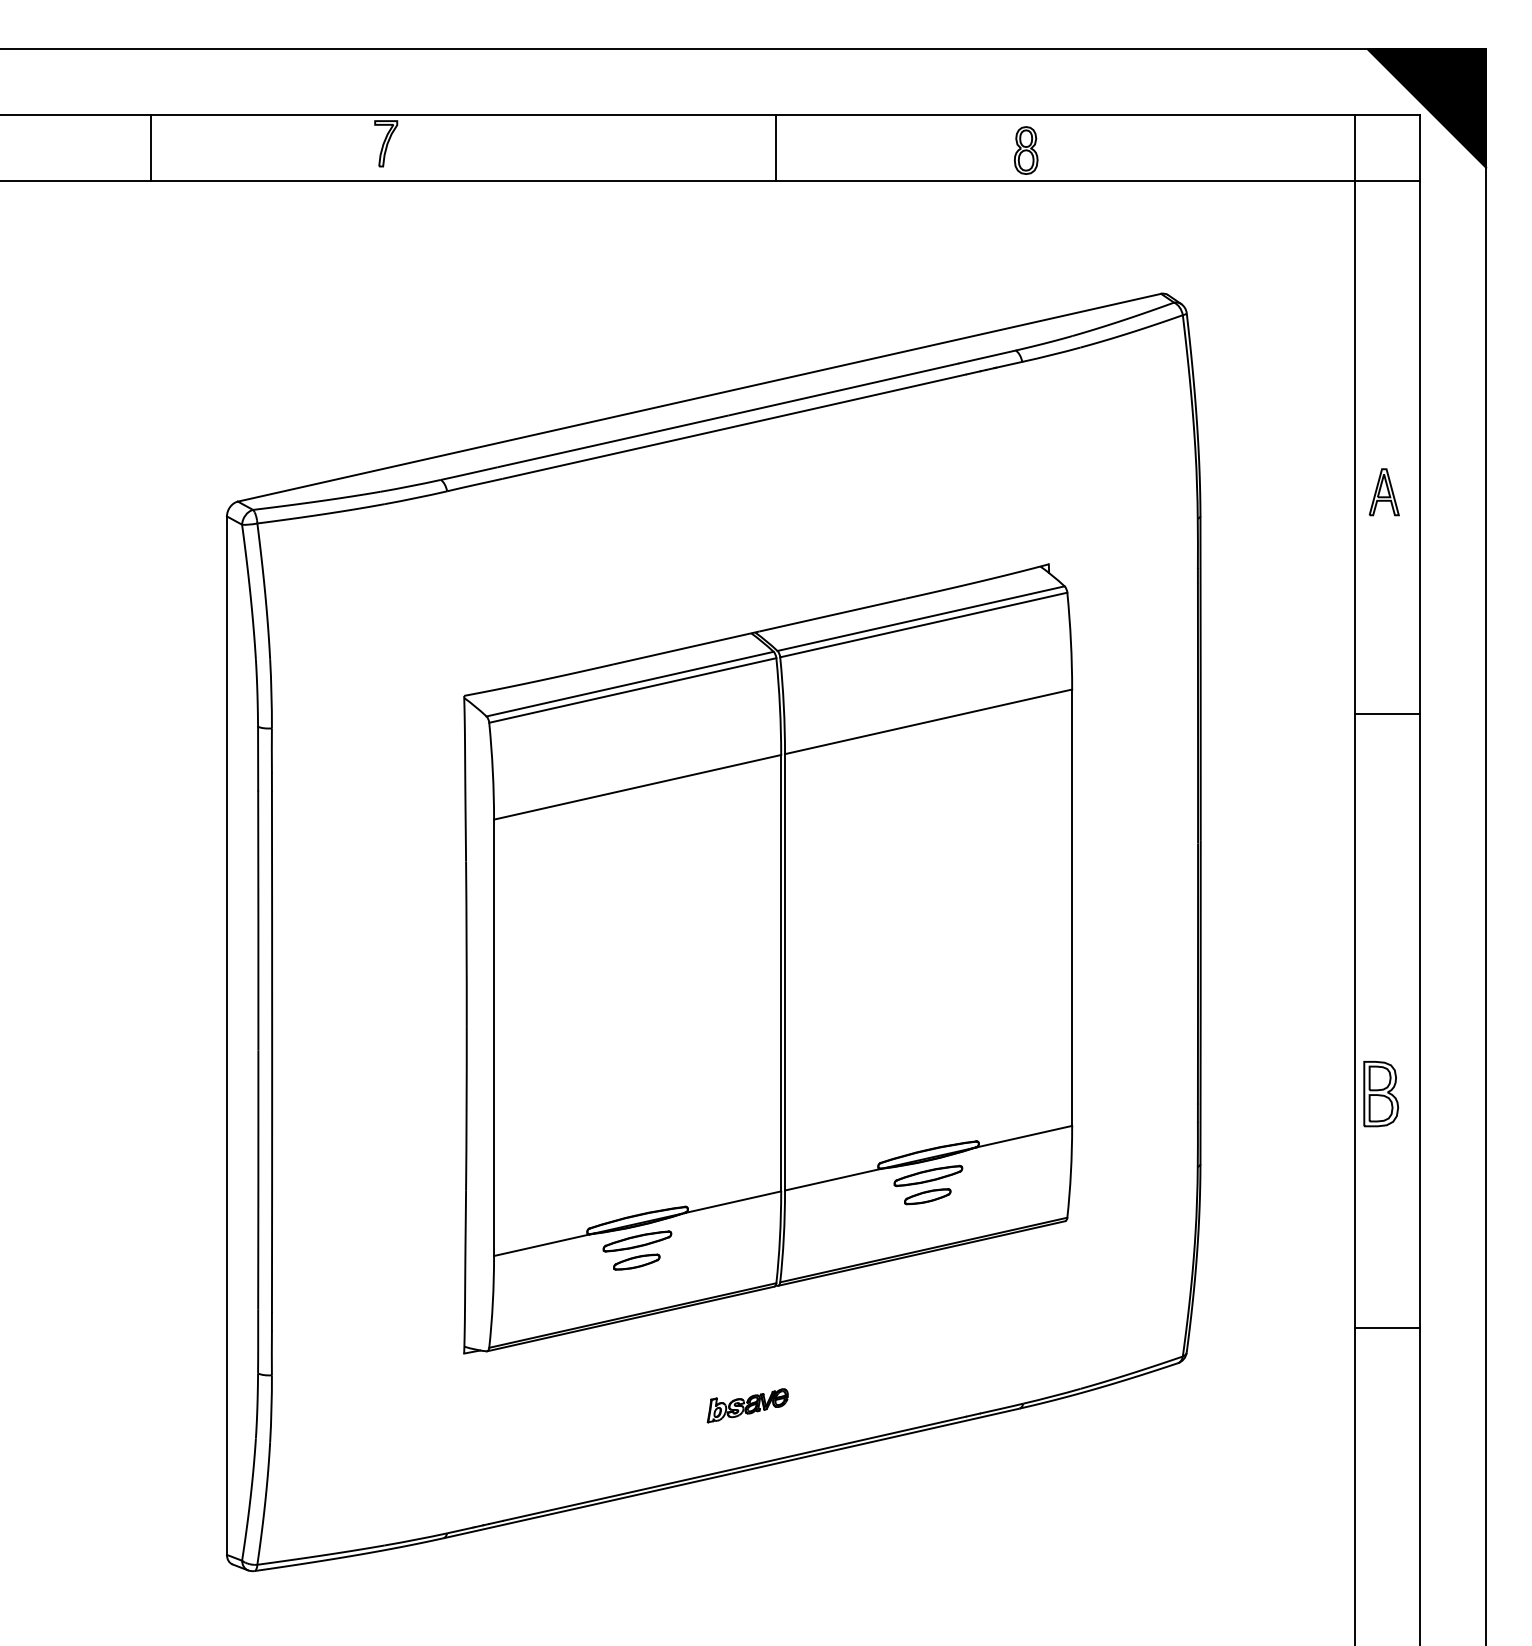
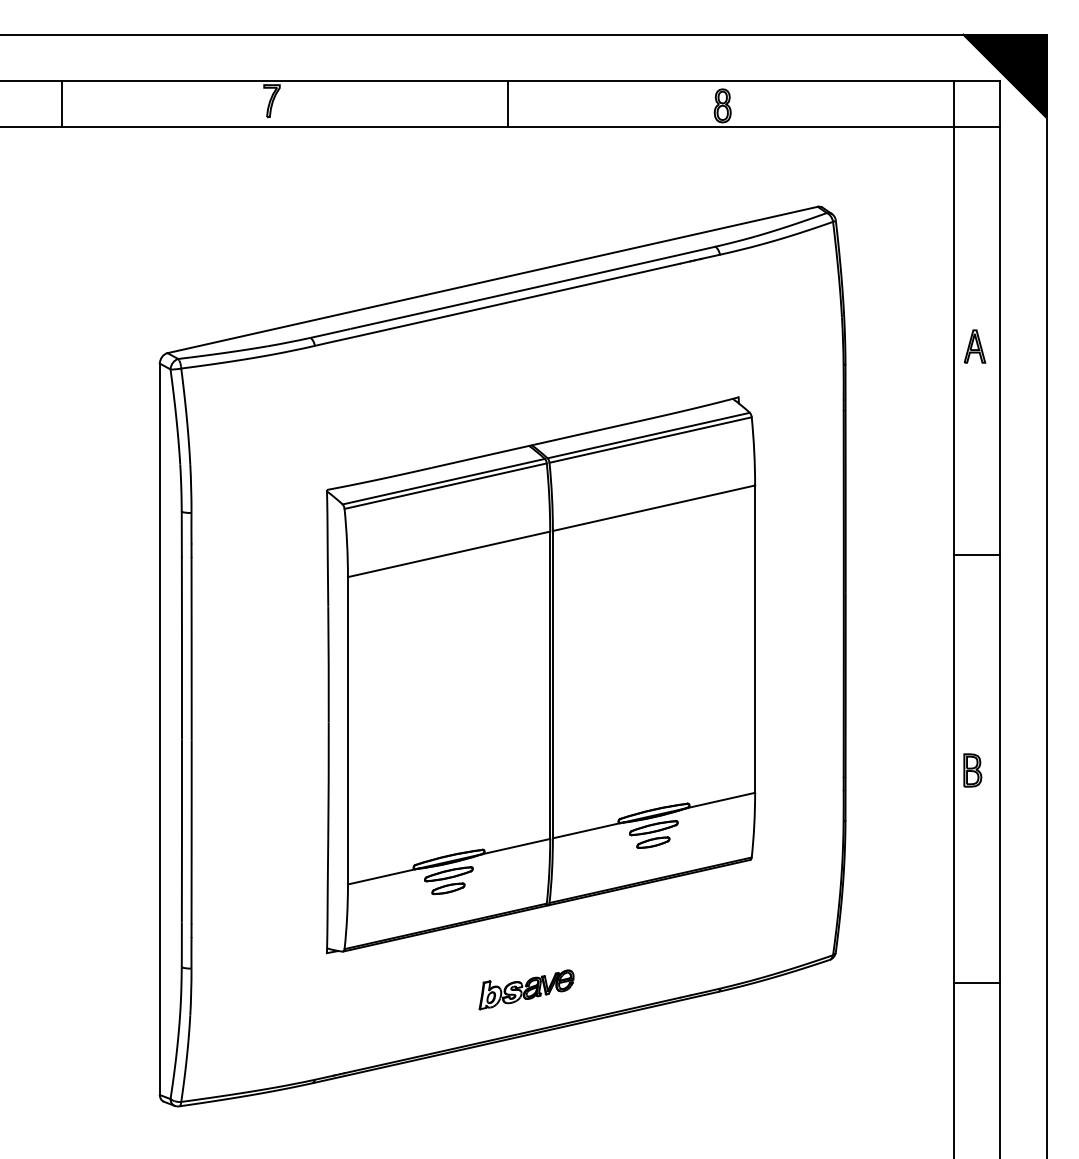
line: (151, 147) -> (62, 103), moved
line: (776, 147) -> (508, 103), moved
line: (1387, 714) -> (977, 555), moved
part: (1381, 1094) -> (972, 770), size x0.71
line: (1387, 1327) -> (977, 982), moved
part: (747, 1405) -> (526, 989), size x1.67

